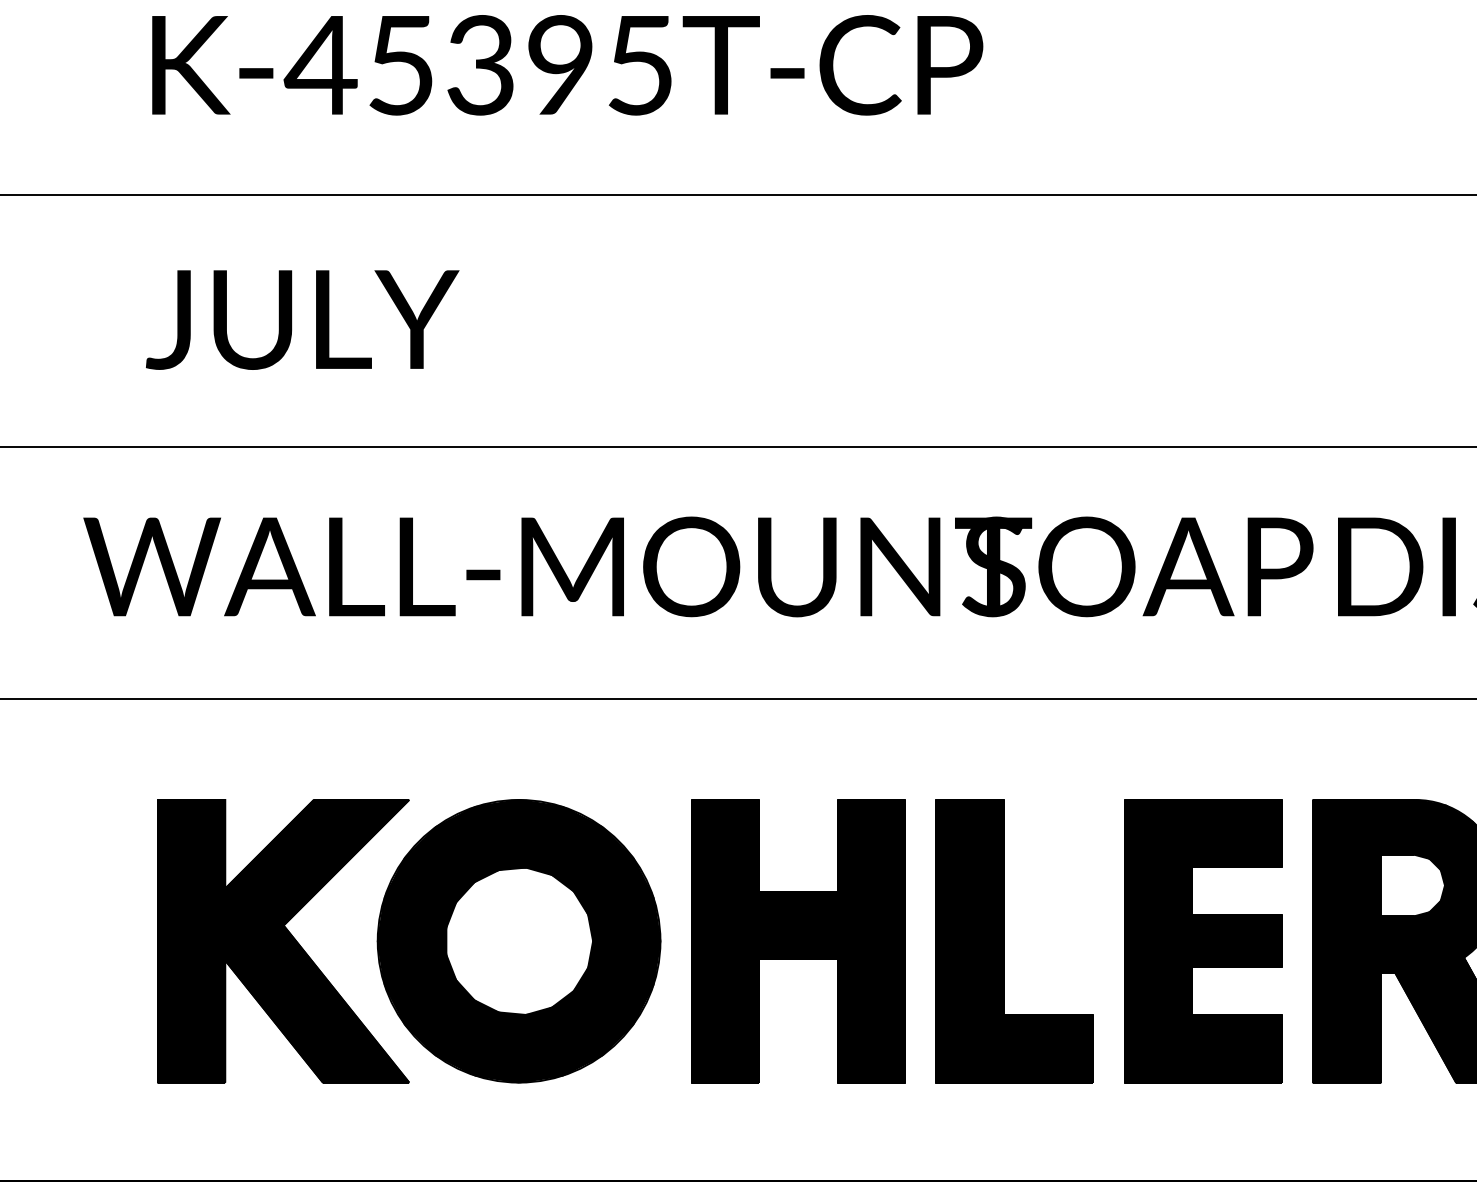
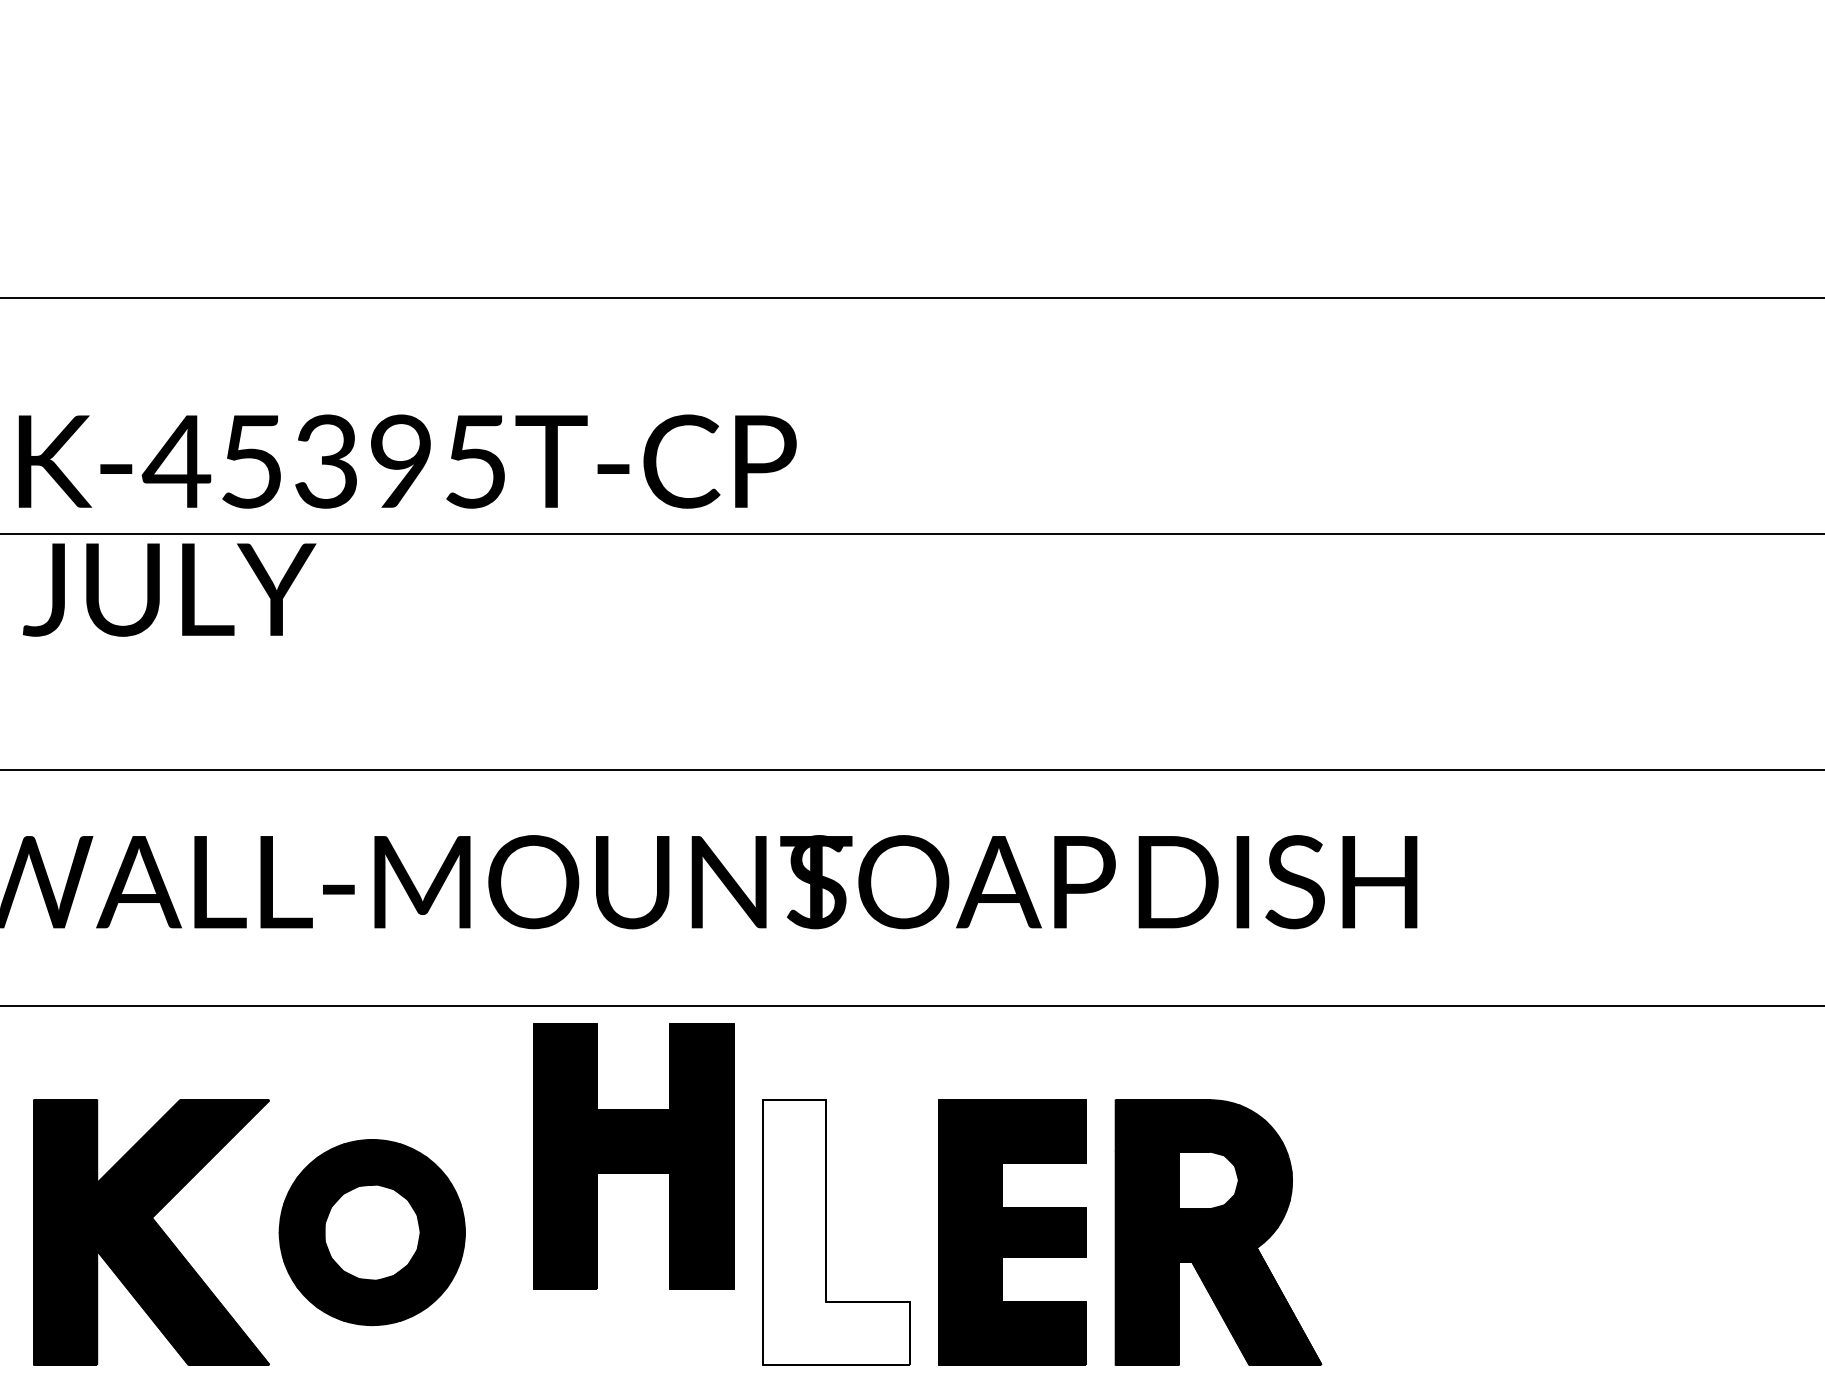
text: (567, 65) -> (407, 461), moved
text: (302, 319) -> (169, 589), moved
part: (519, 941) -> (372, 1232), size x0.7
part: (798, 941) -> (633, 1156), moved
fill: (1013, 941) -> (835, 1232), removed

